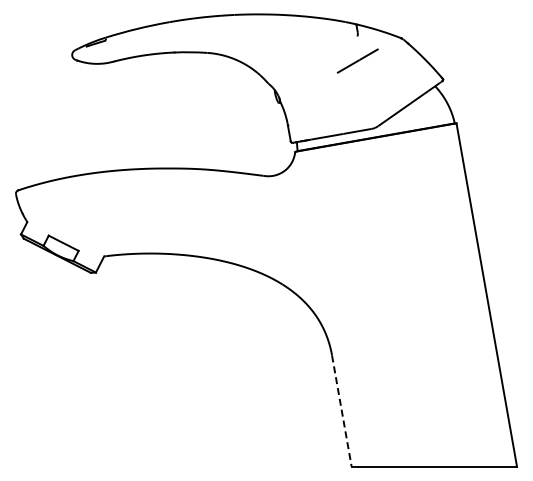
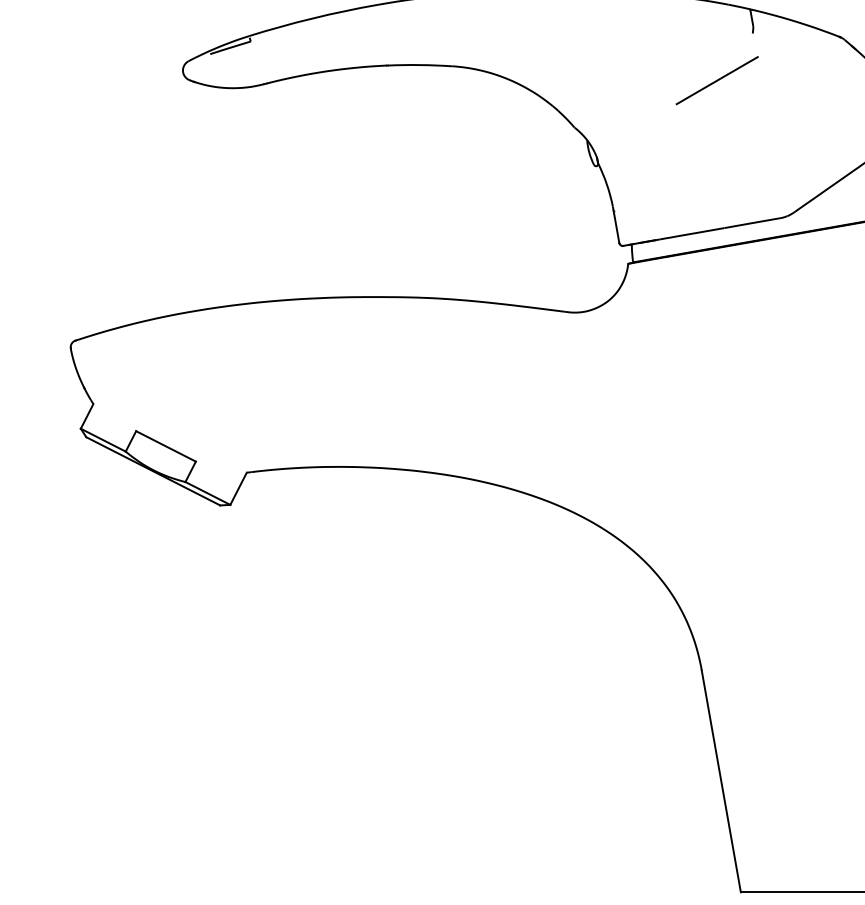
line: (357, 60) -> (716, 79), moved
line: (341, 411) -> (720, 782), dashed -> solid

